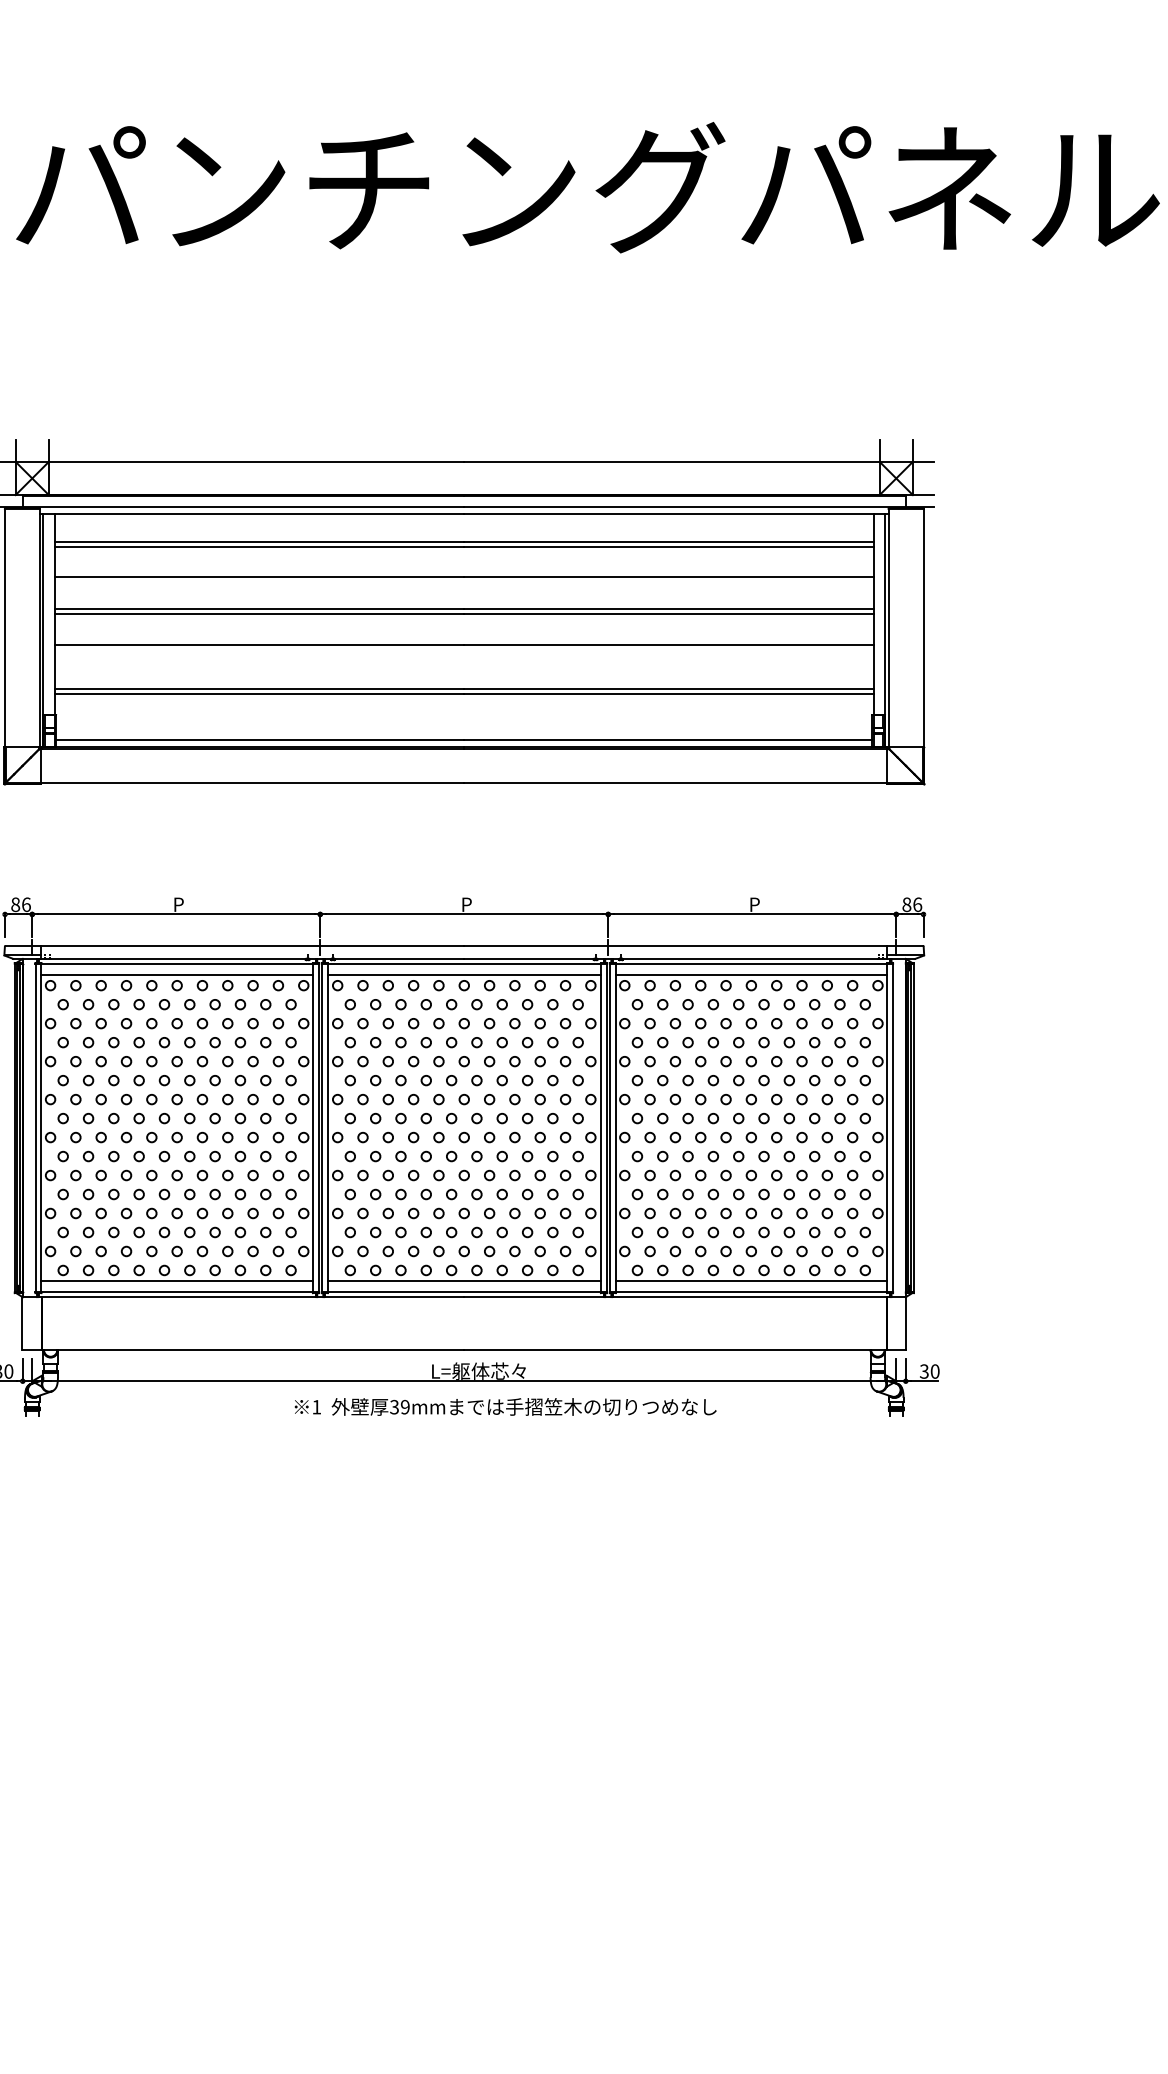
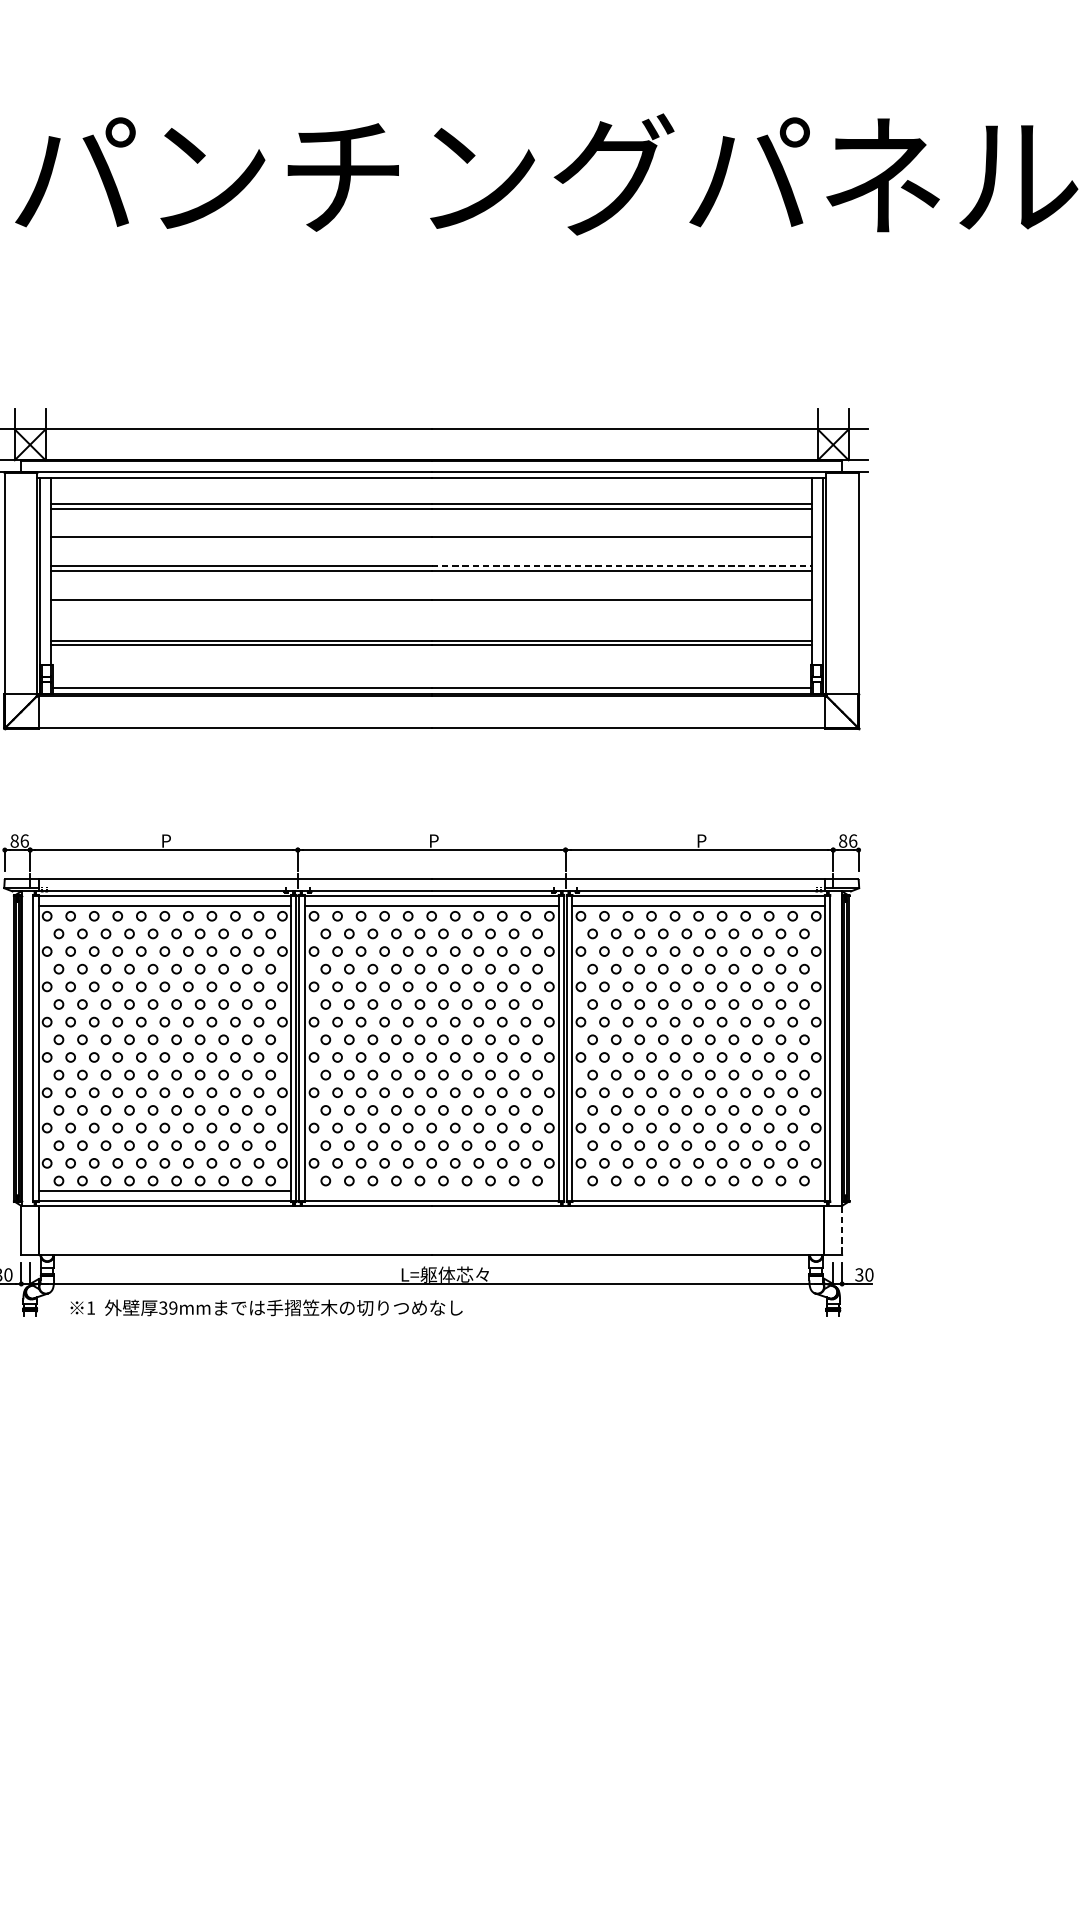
line: (668, 609) -> (621, 566), solid -> dashed
line: (464, 1281) -> (431, 1191), removed
line: (751, 1281) -> (698, 1191), removed
line: (906, 1323) -> (842, 1230), solid -> dashed
text: (505, 1406) -> (266, 1307), moved

